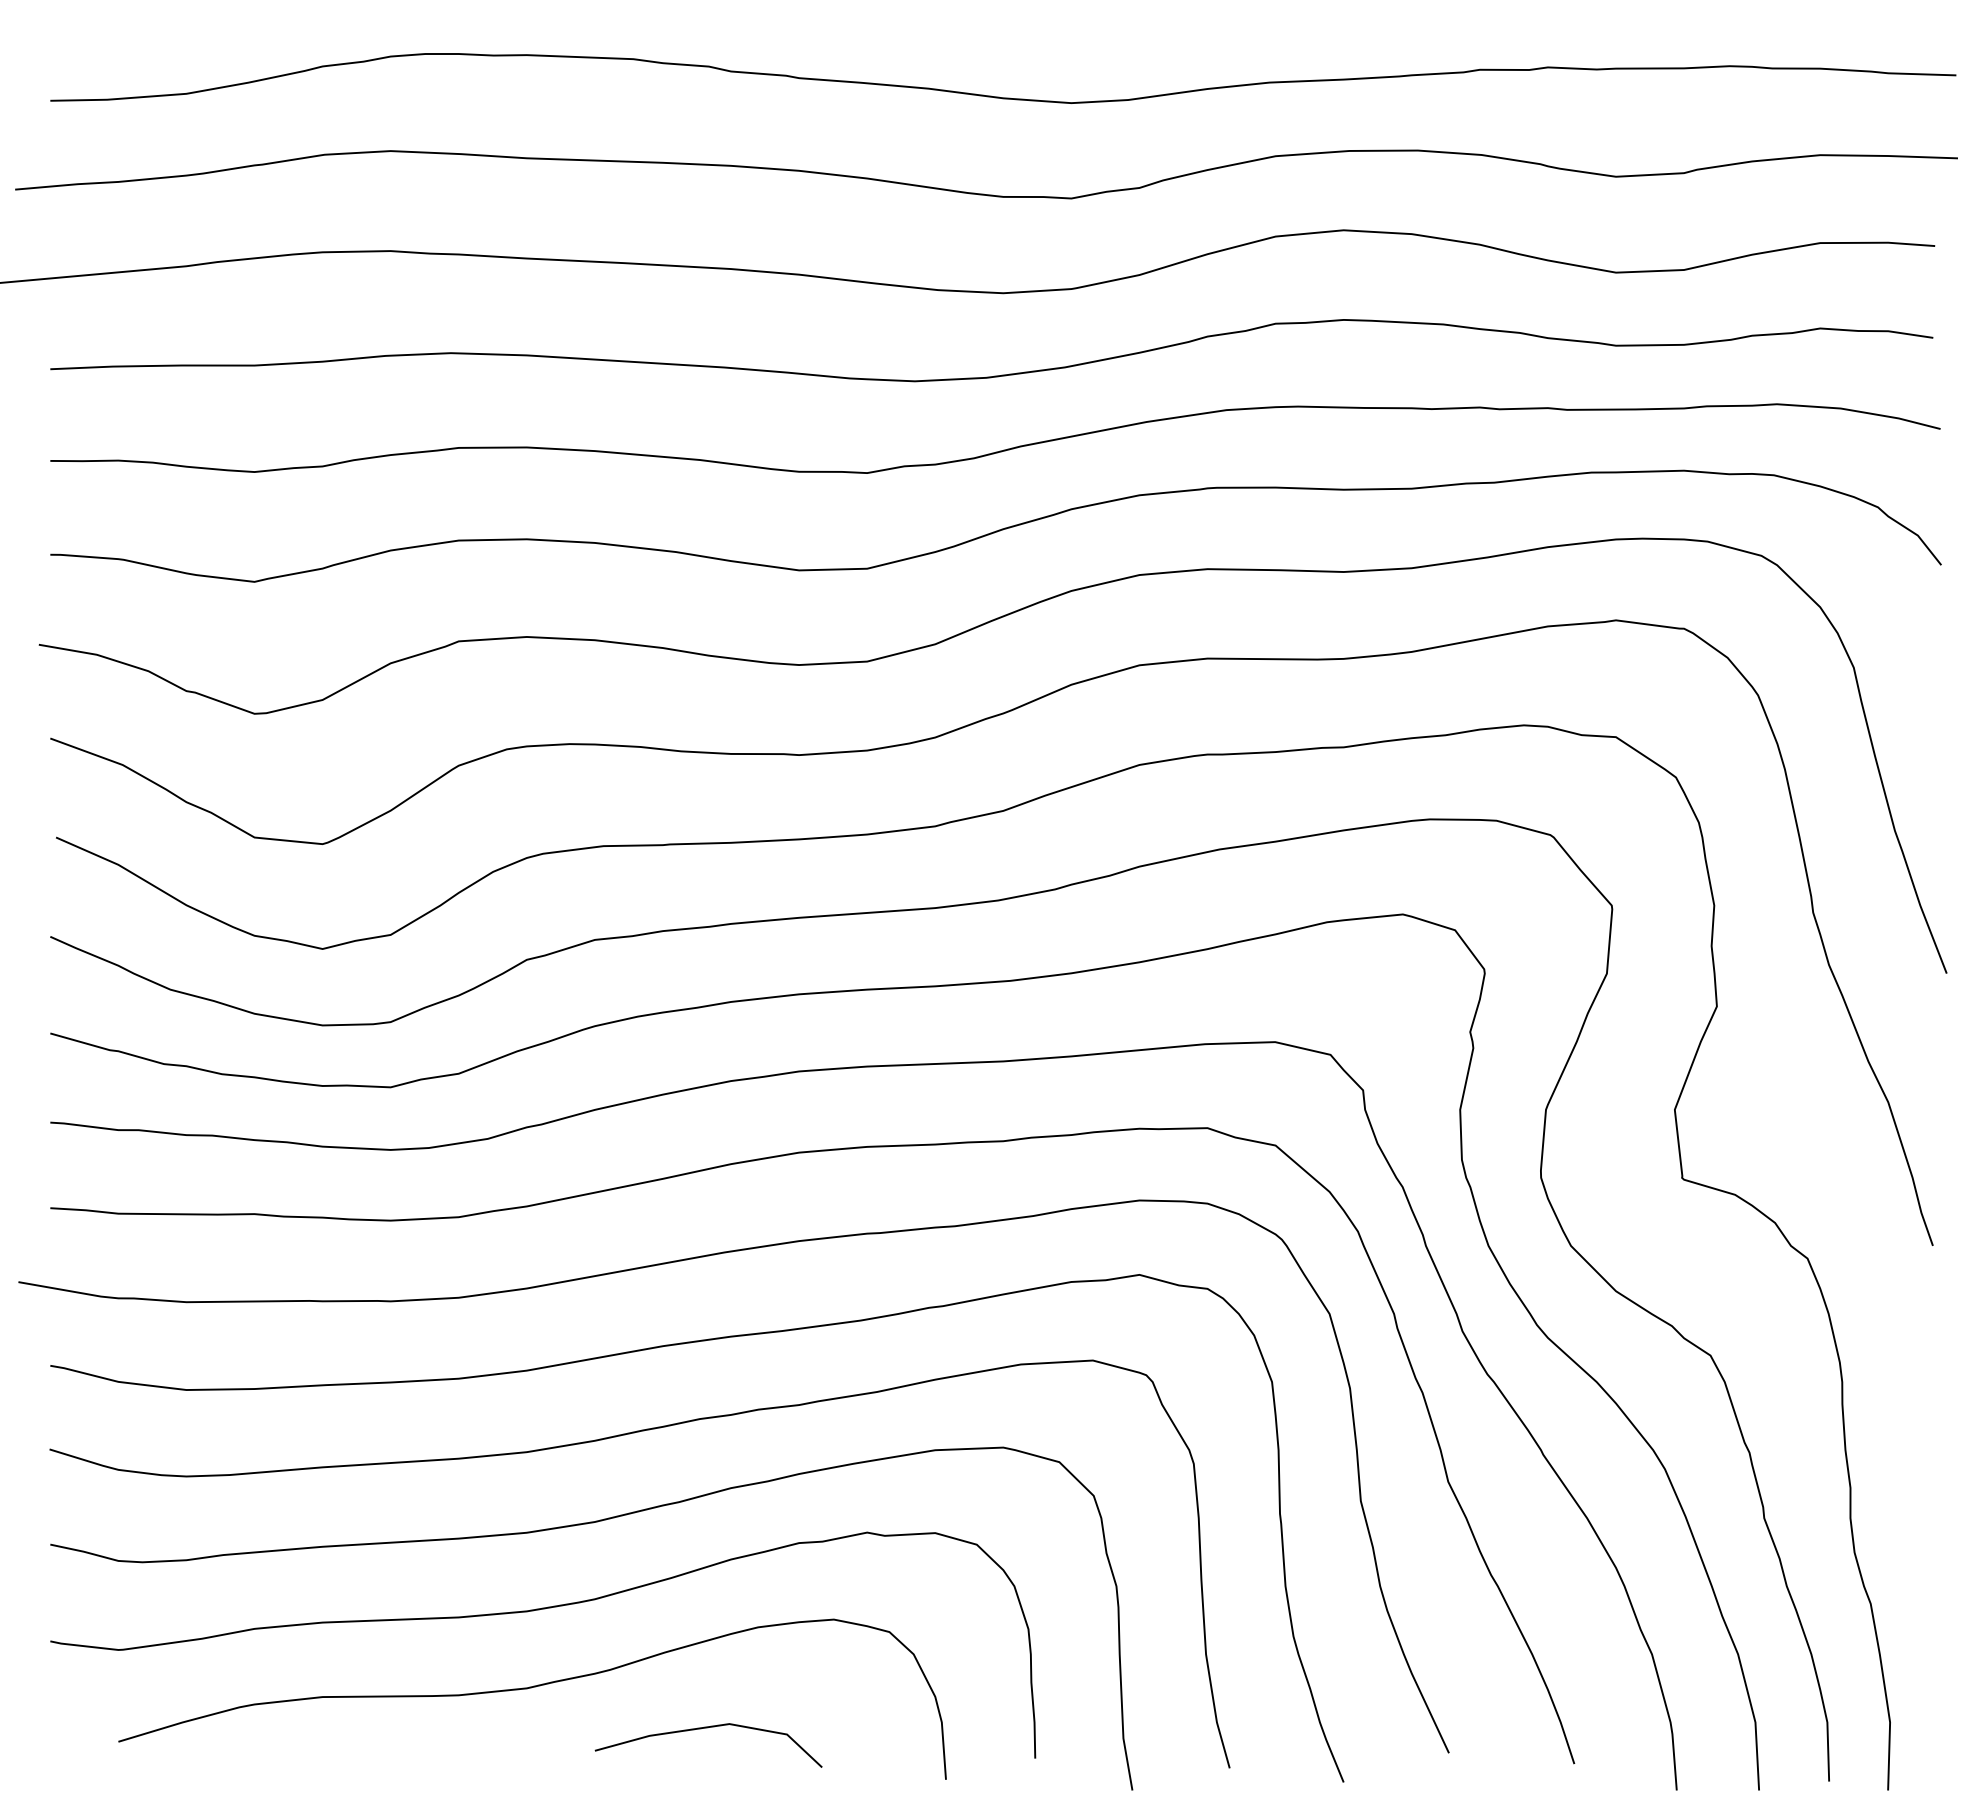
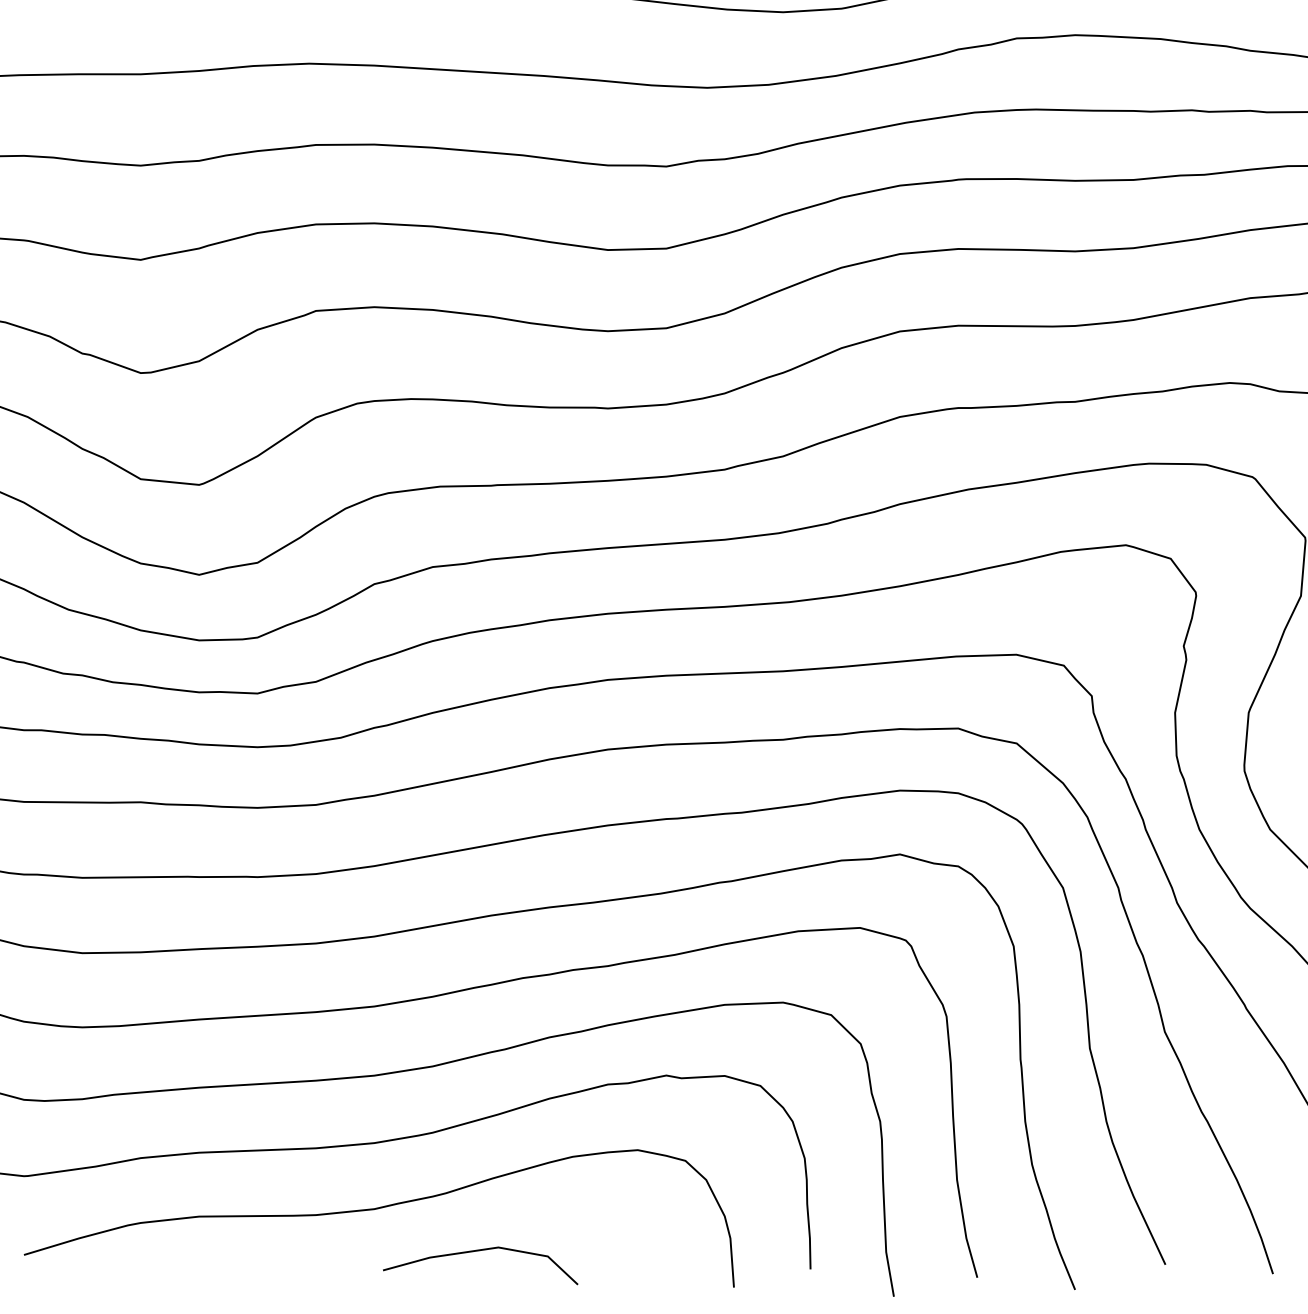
line: (707, 1728) -> (479, 1251), moved

